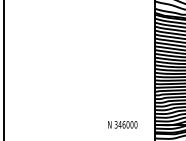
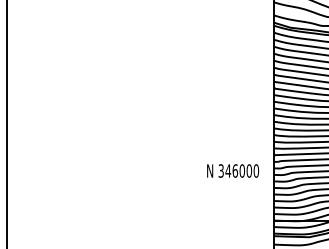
text: (122, 124) -> (232, 170), moved

